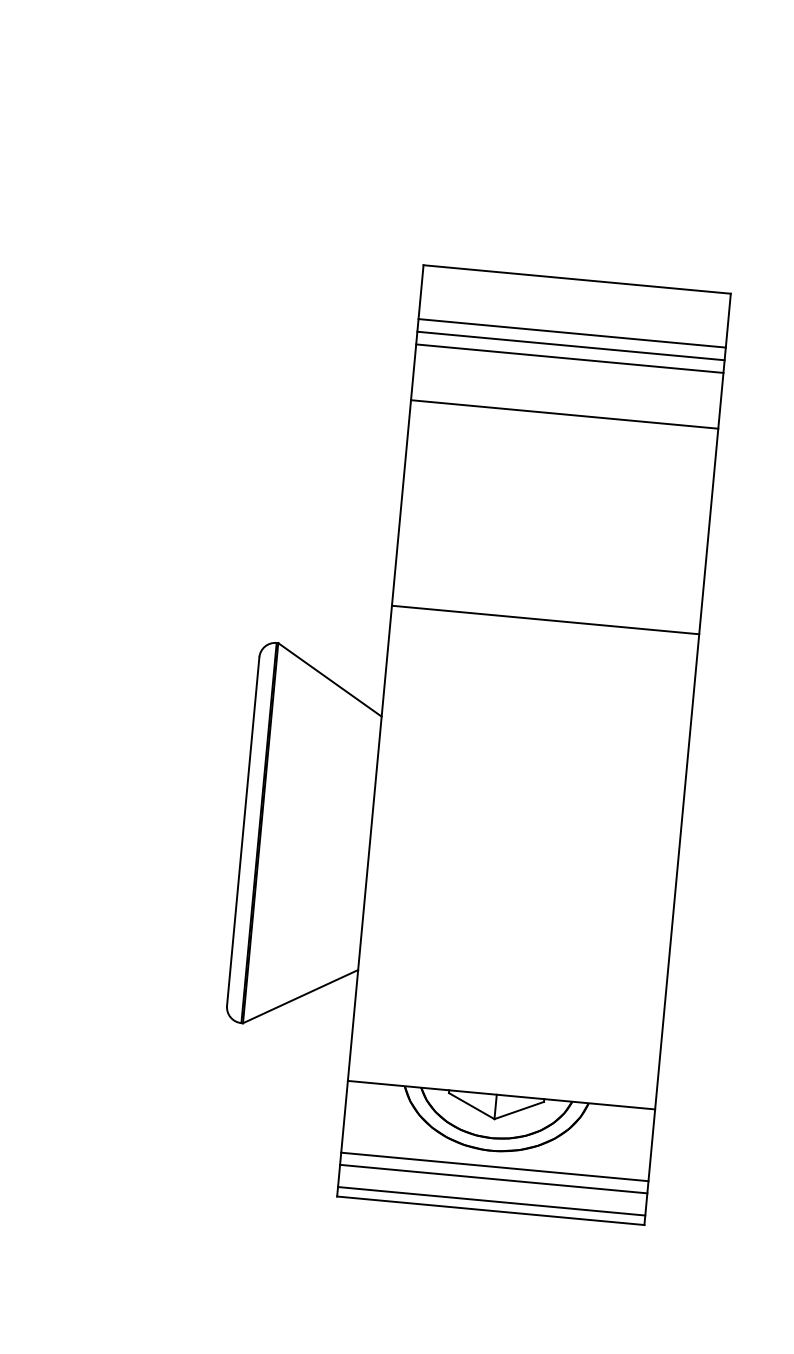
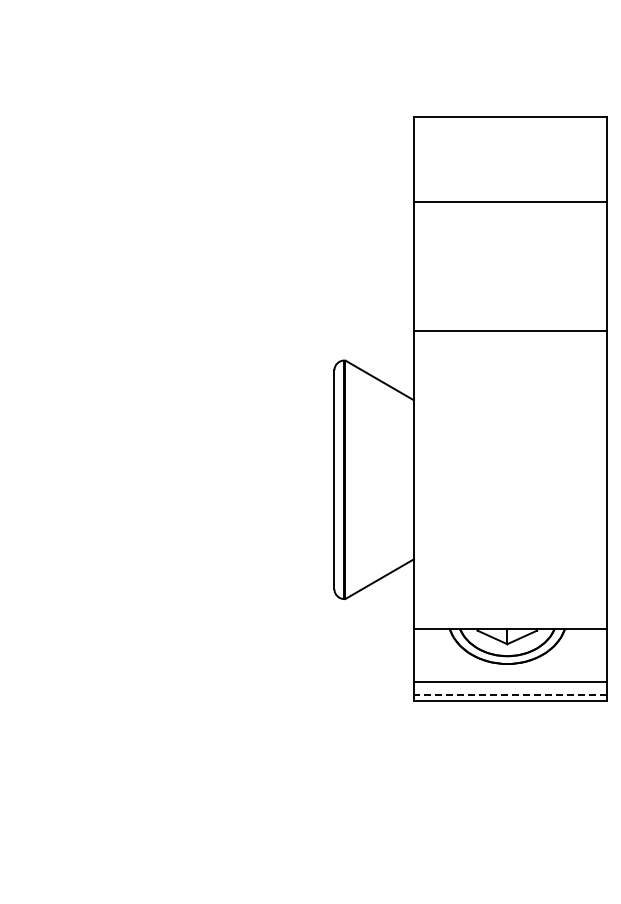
line: (570, 332) -> (509, 150), removed
line: (569, 345) -> (509, 158), removed
line: (568, 358) -> (509, 166), removed
line: (493, 1166) -> (509, 673), removed
line: (490, 1201) -> (509, 695), solid -> dashed

